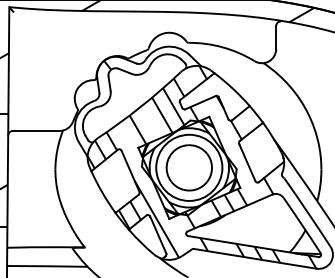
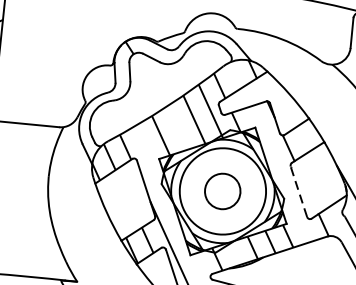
line: (247, 162) -> (299, 191), solid -> dashed
part: (188, 167) -> (221, 190), size x0.6

